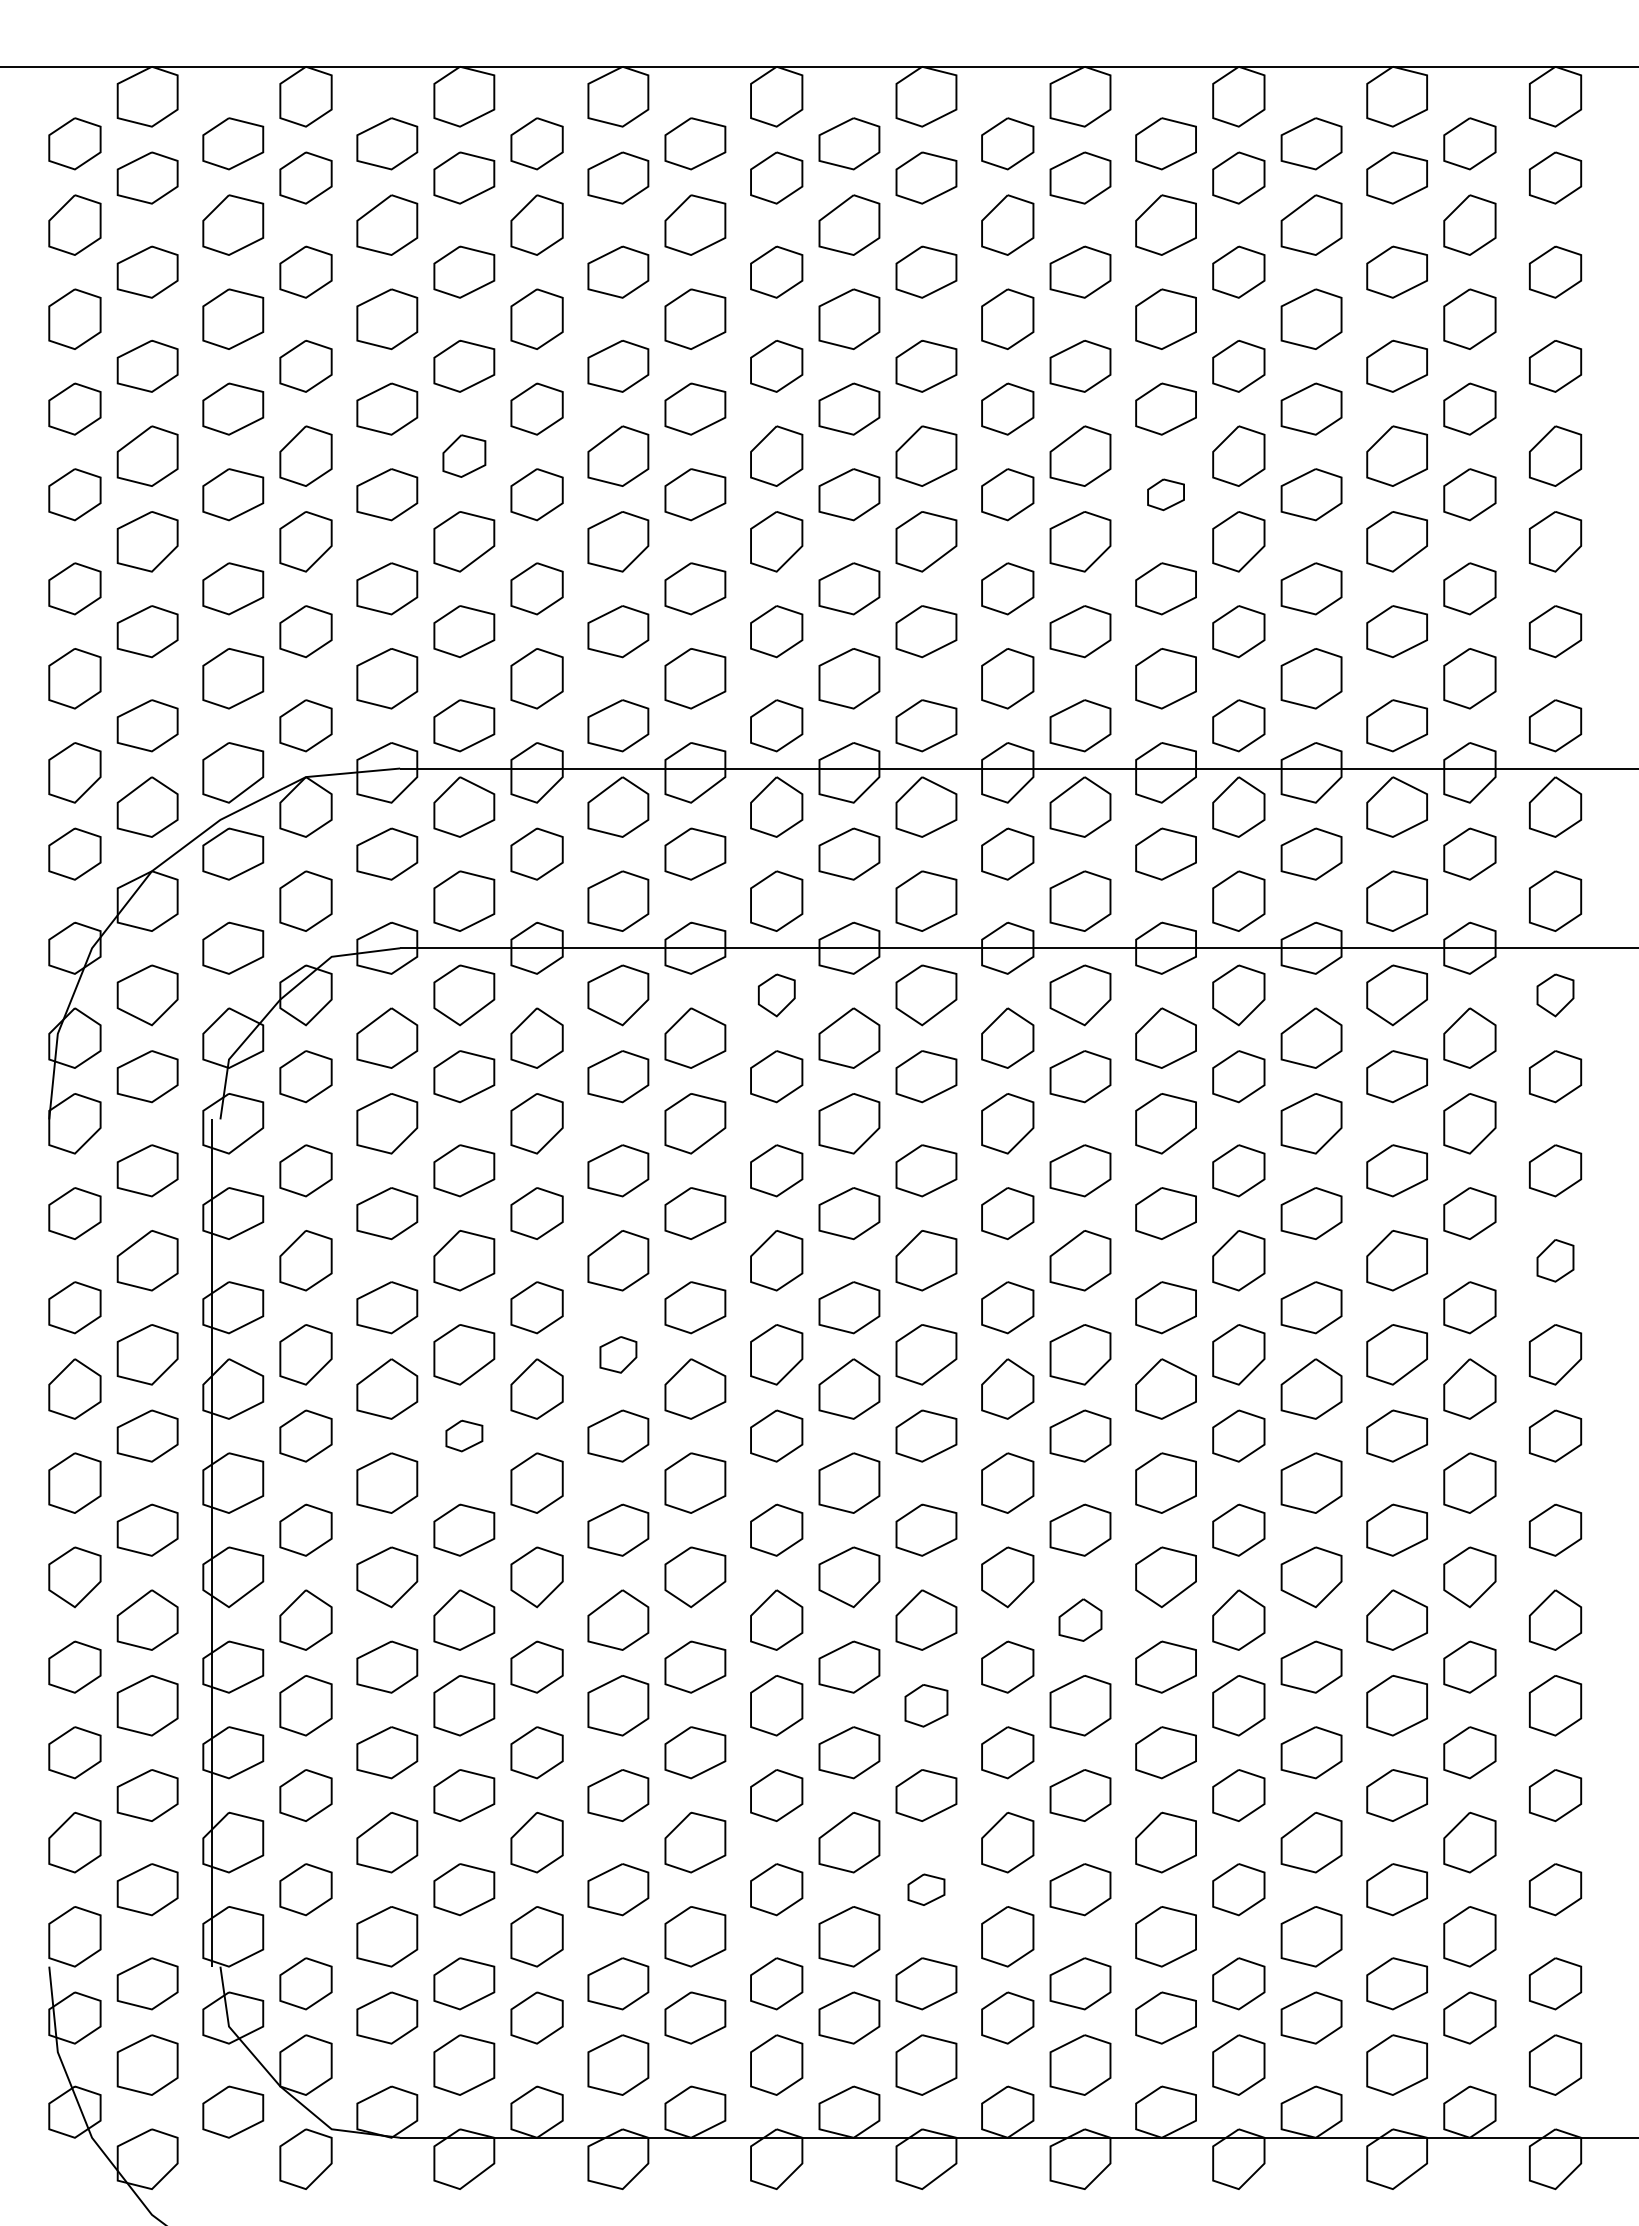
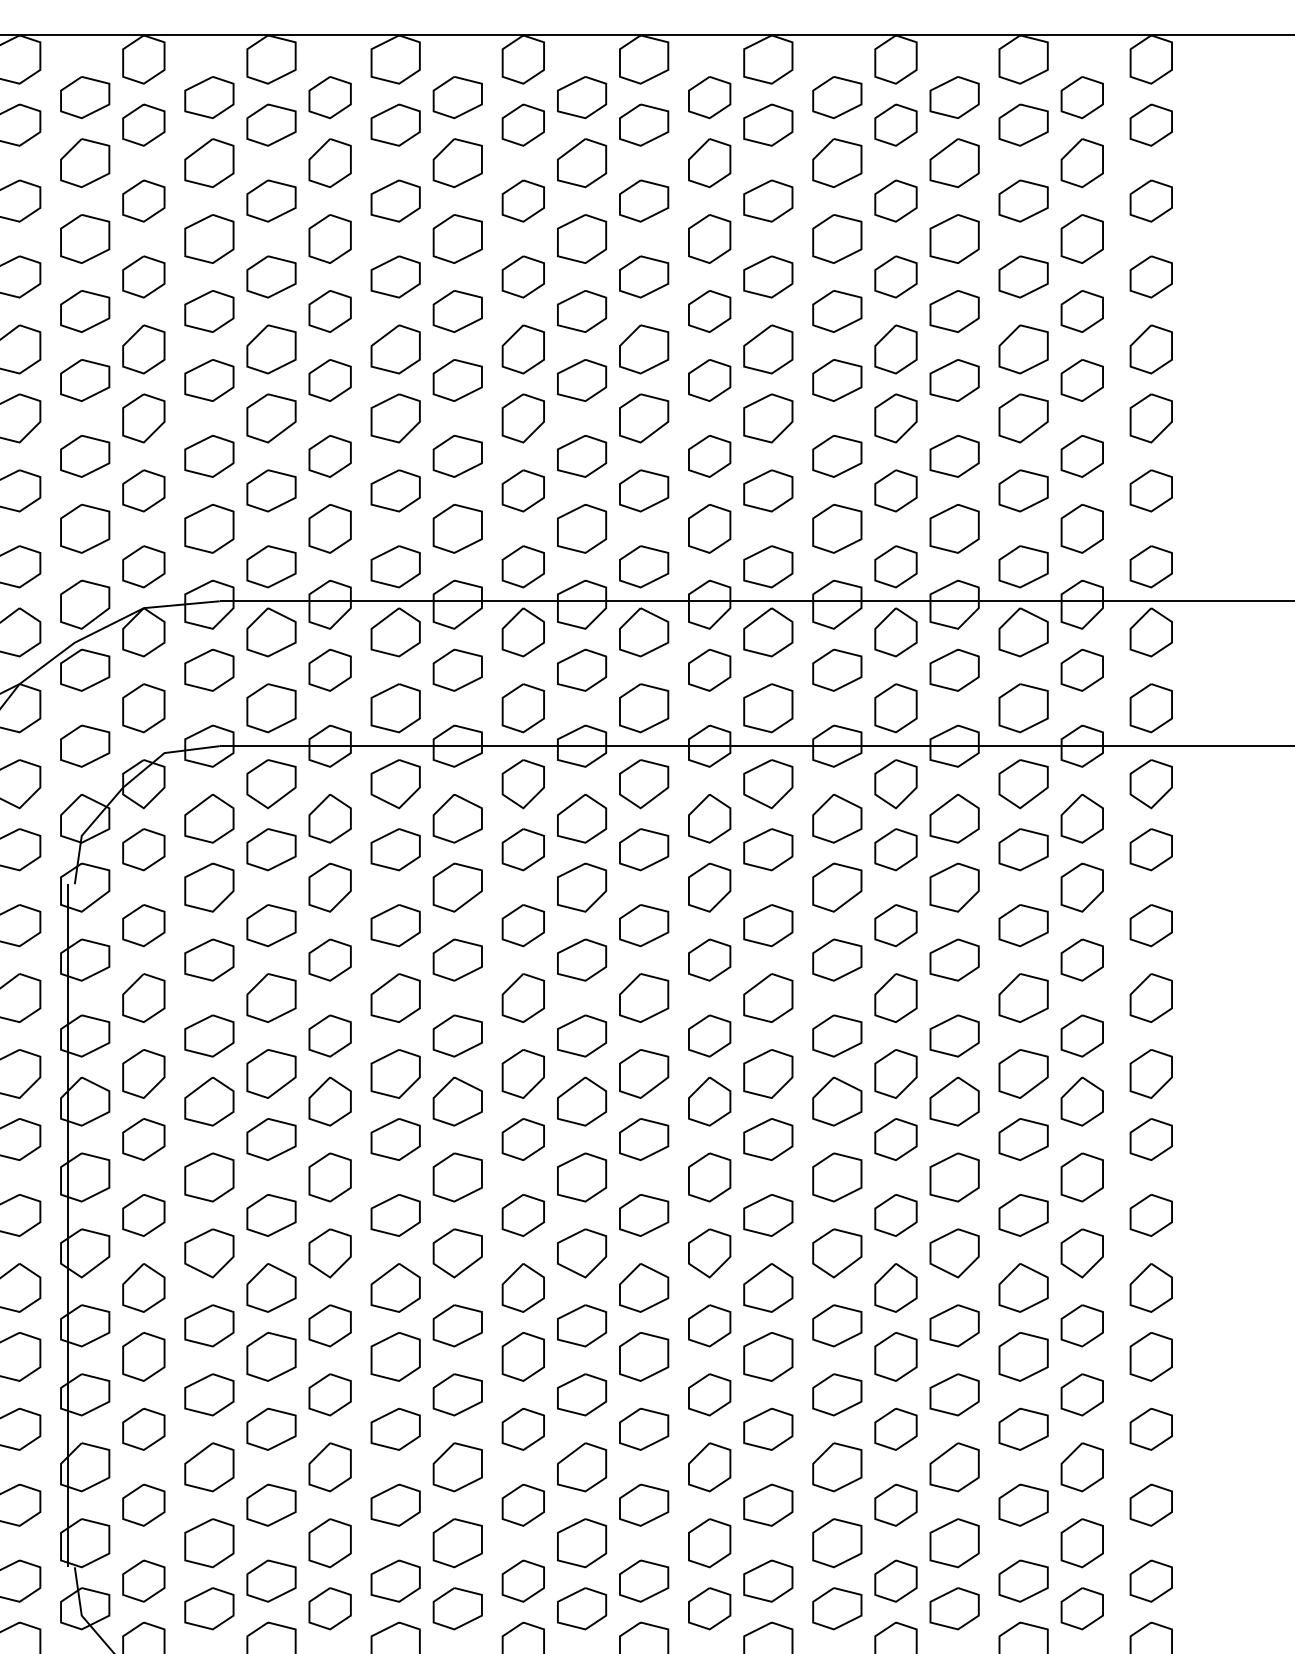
part: (464, 455) -> (271, 348), size x1.43
part: (1165, 494) -> (836, 380), size x1.67
part: (776, 995) -> (523, 784), size x1.43
part: (1555, 995) -> (1151, 784), size x1.43
part: (1555, 1260) -> (1151, 997), size x1.43
part: (618, 1354) -> (395, 1073), size x1.67
part: (464, 1435) -> (271, 1139), size x1.67
part: (1080, 1619) -> (768, 1287), size x1.43
part: (926, 1705) -> (644, 1356), size x1.43
part: (926, 1889) -> (644, 1505), size x1.67

